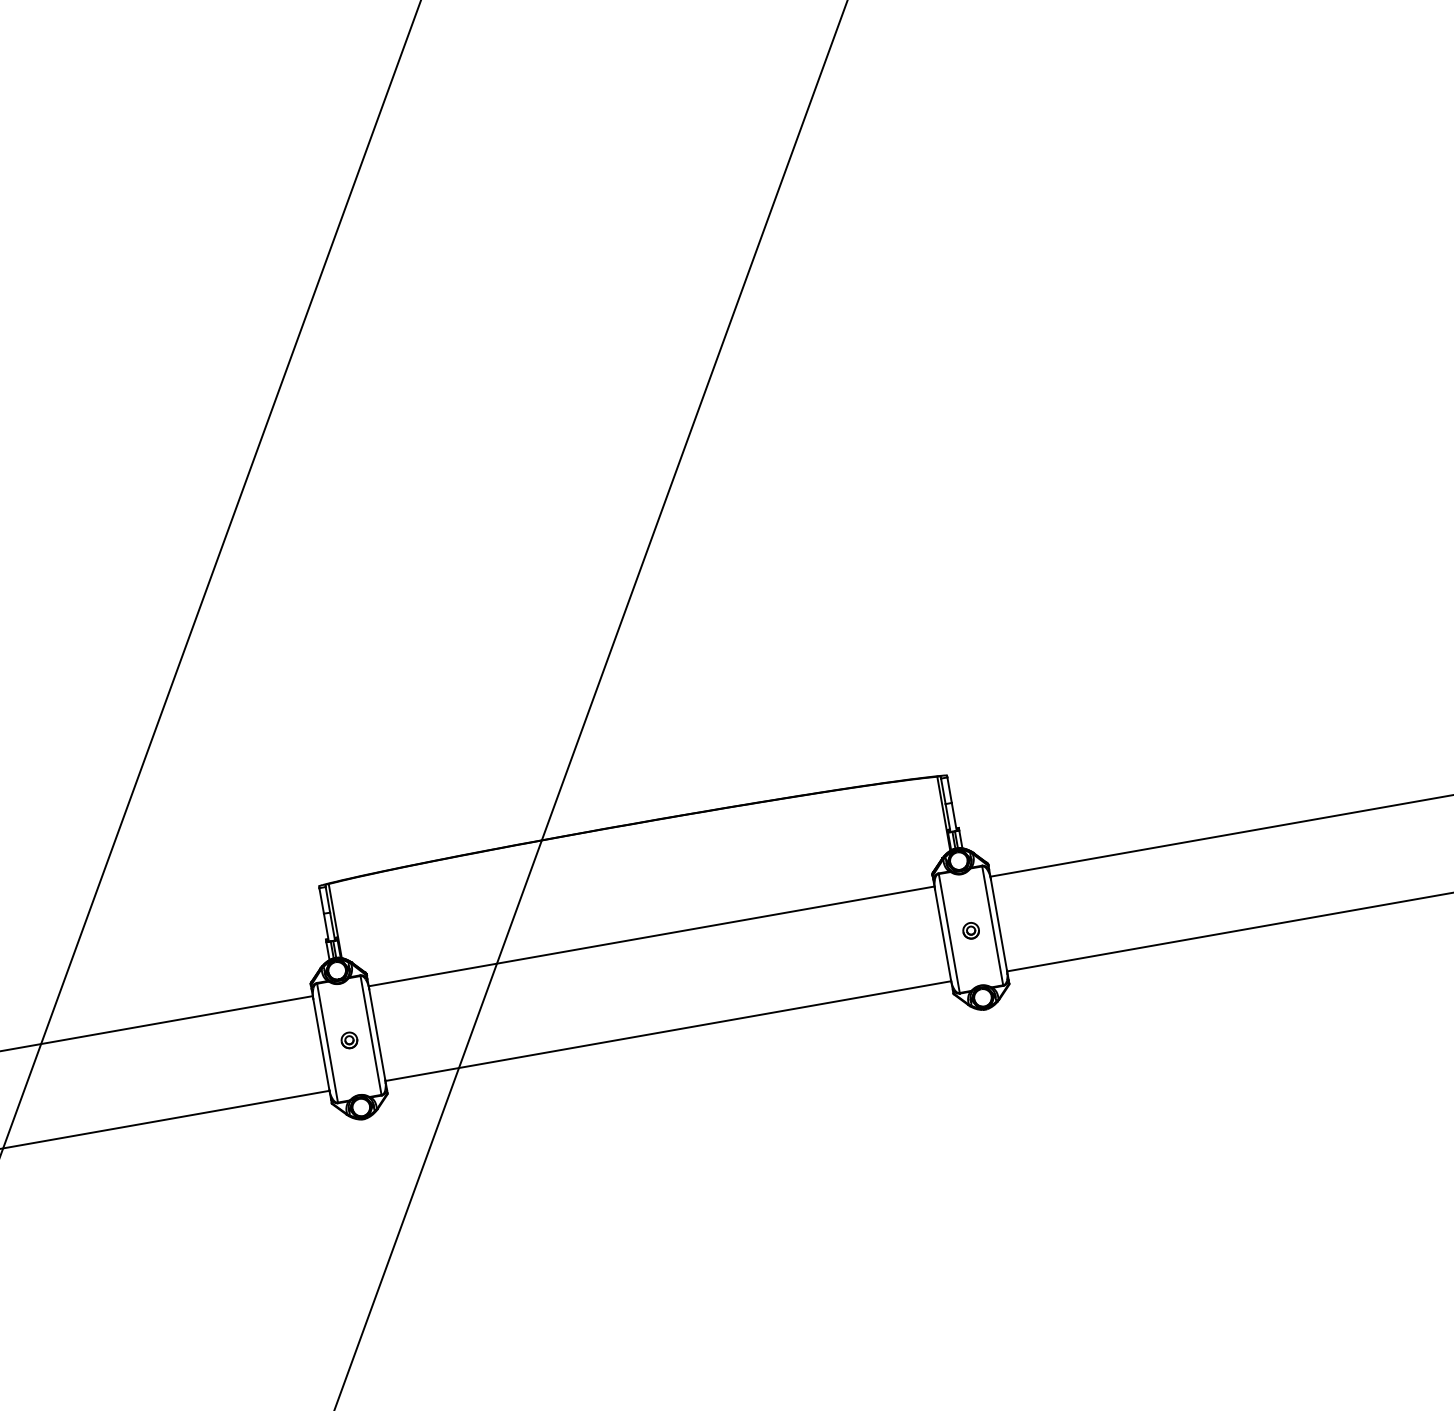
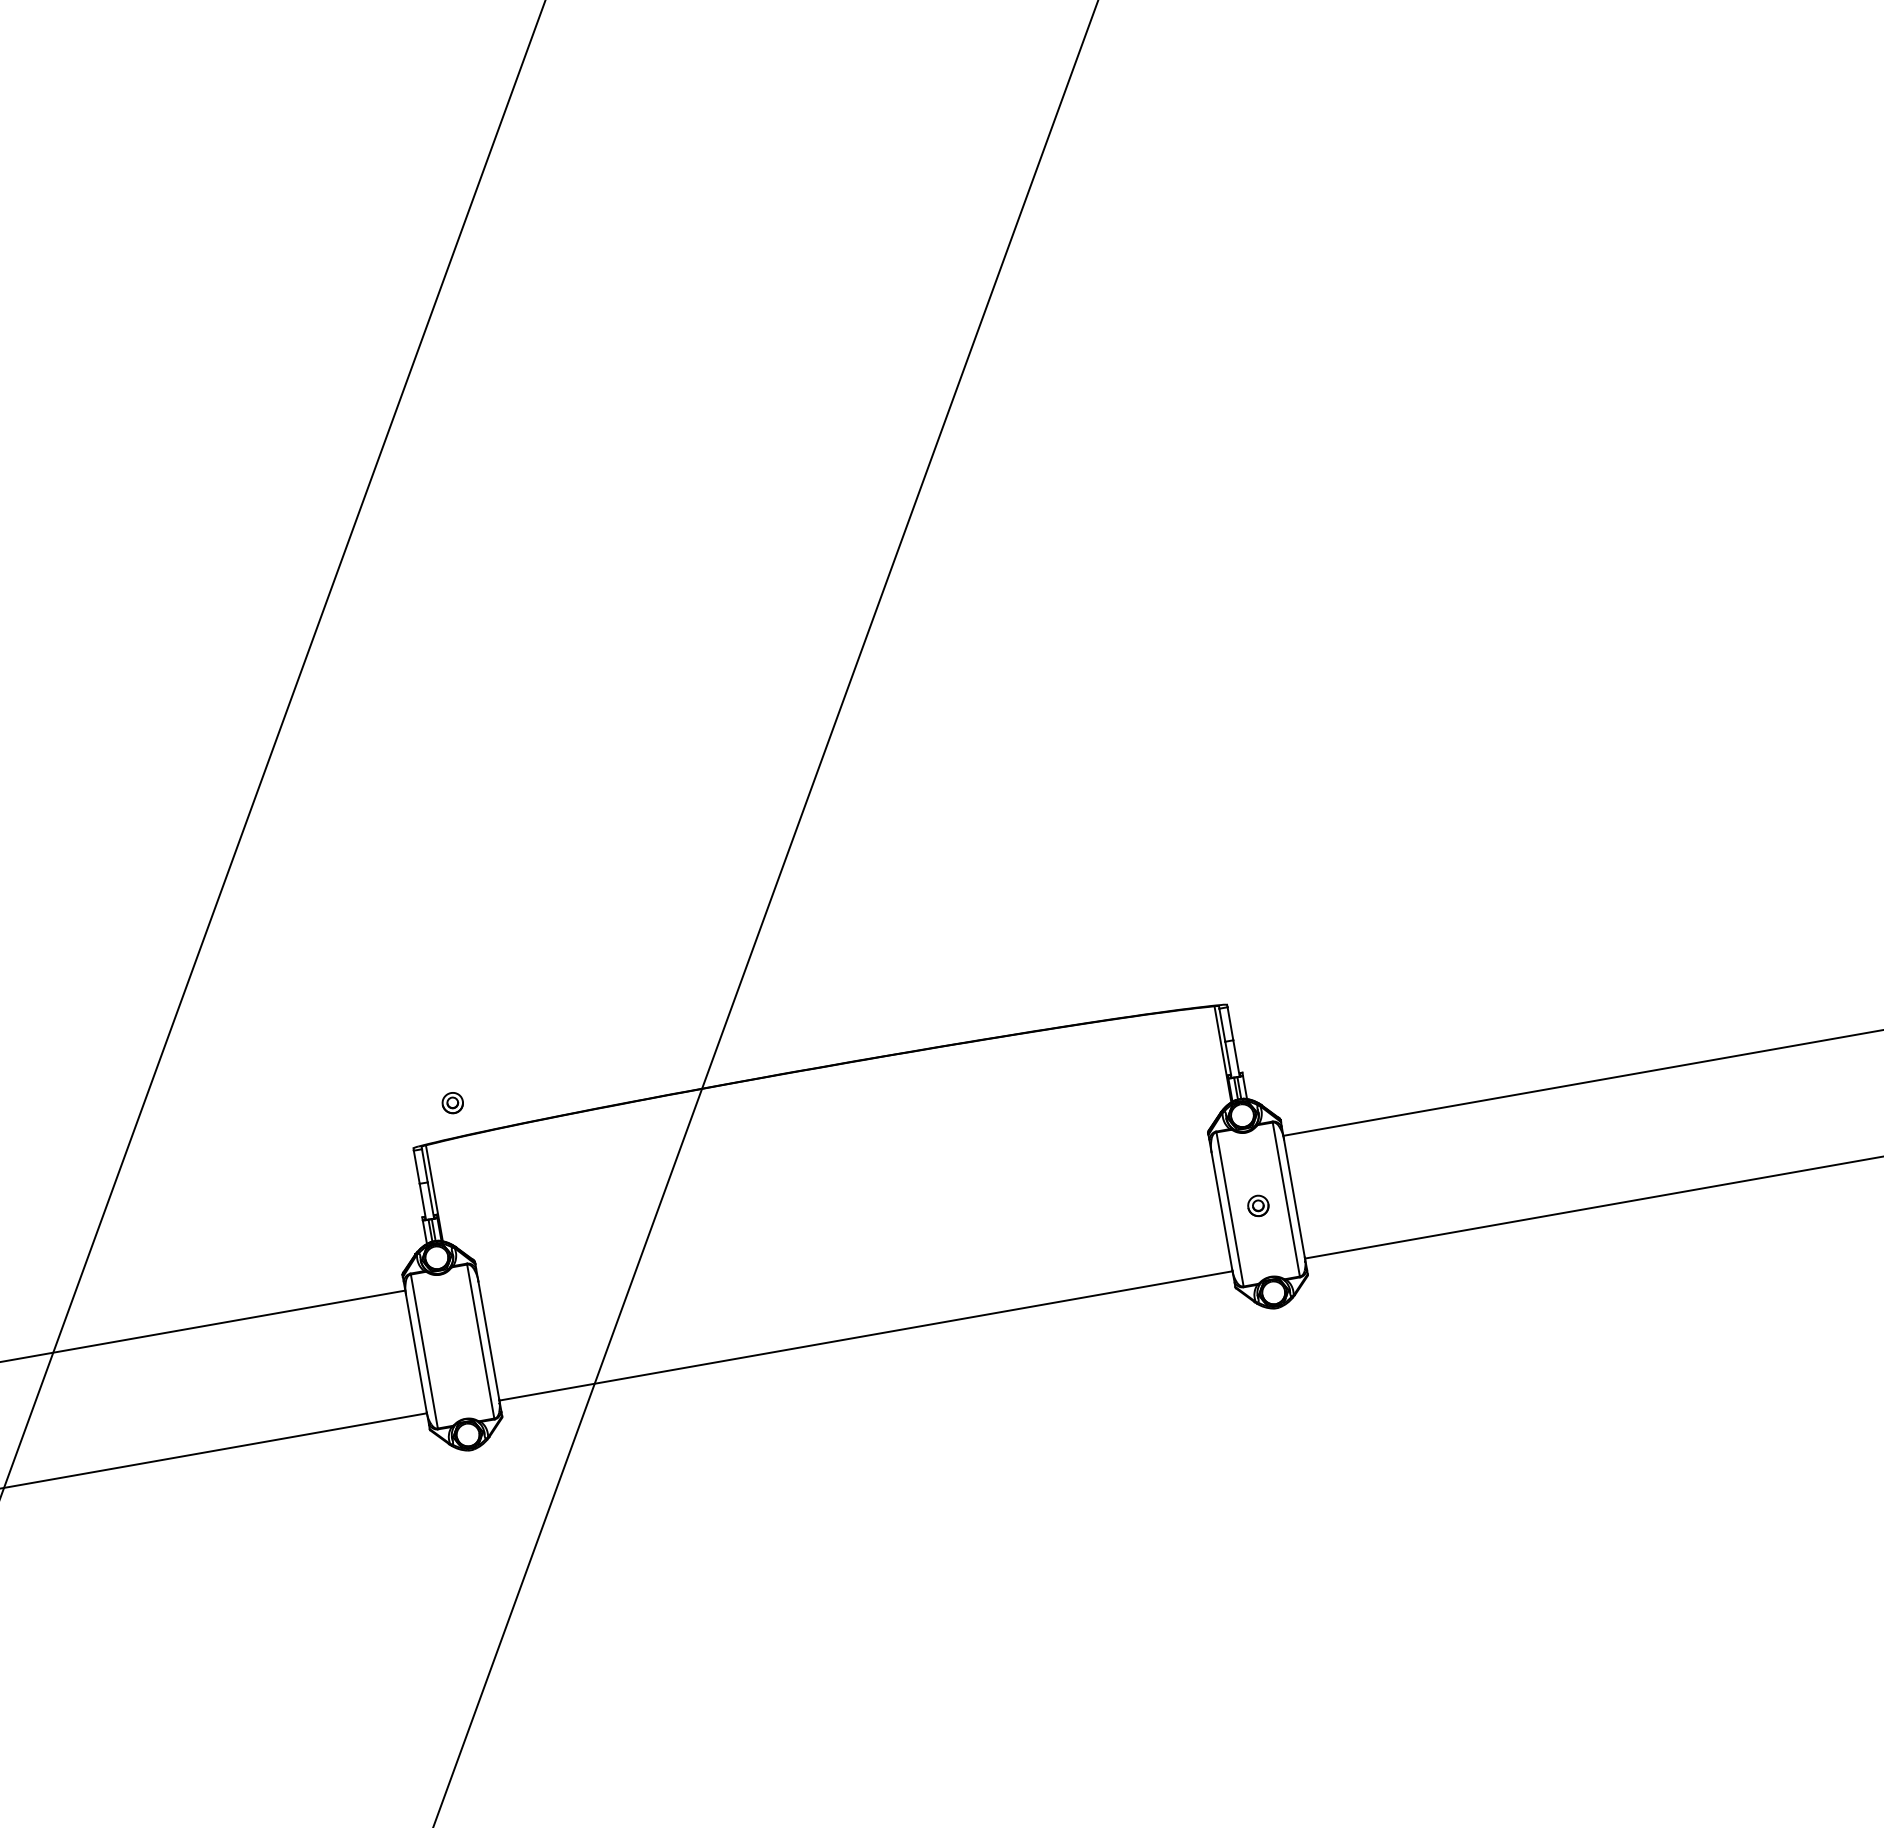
line: (651, 936) -> (844, 1213), removed
part: (349, 1040) -> (452, 1103), moved

